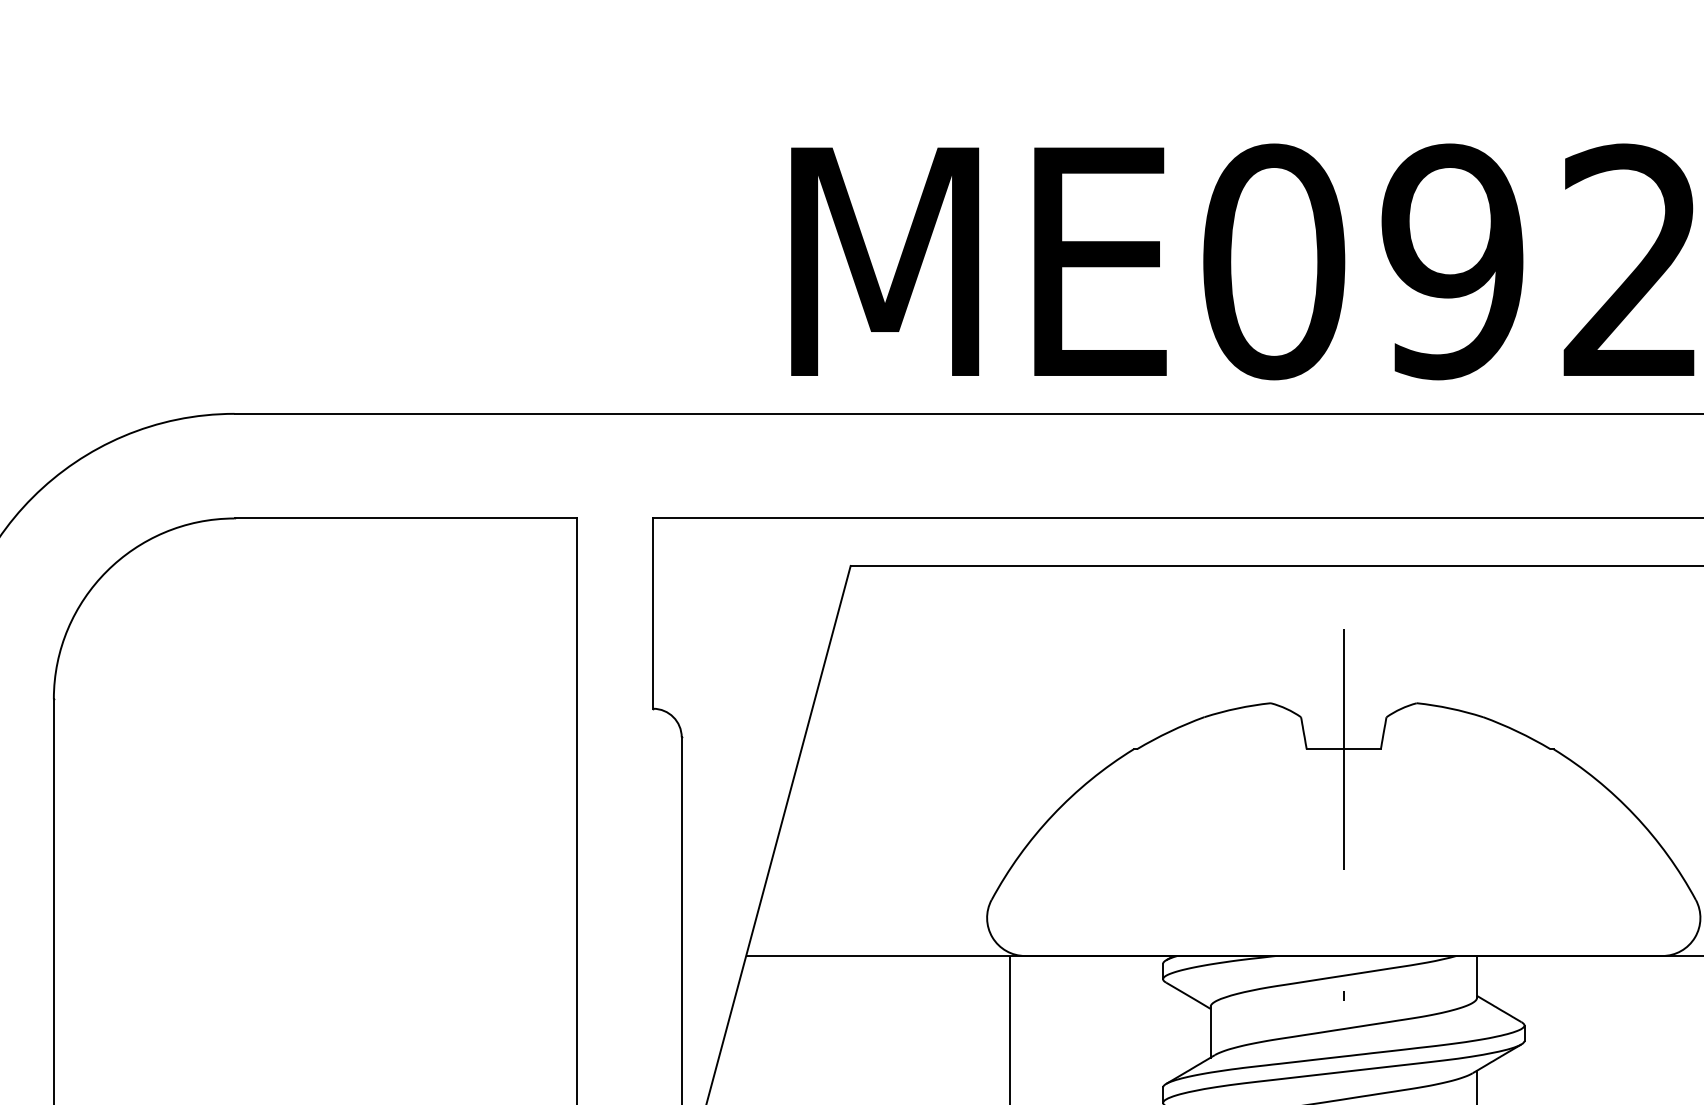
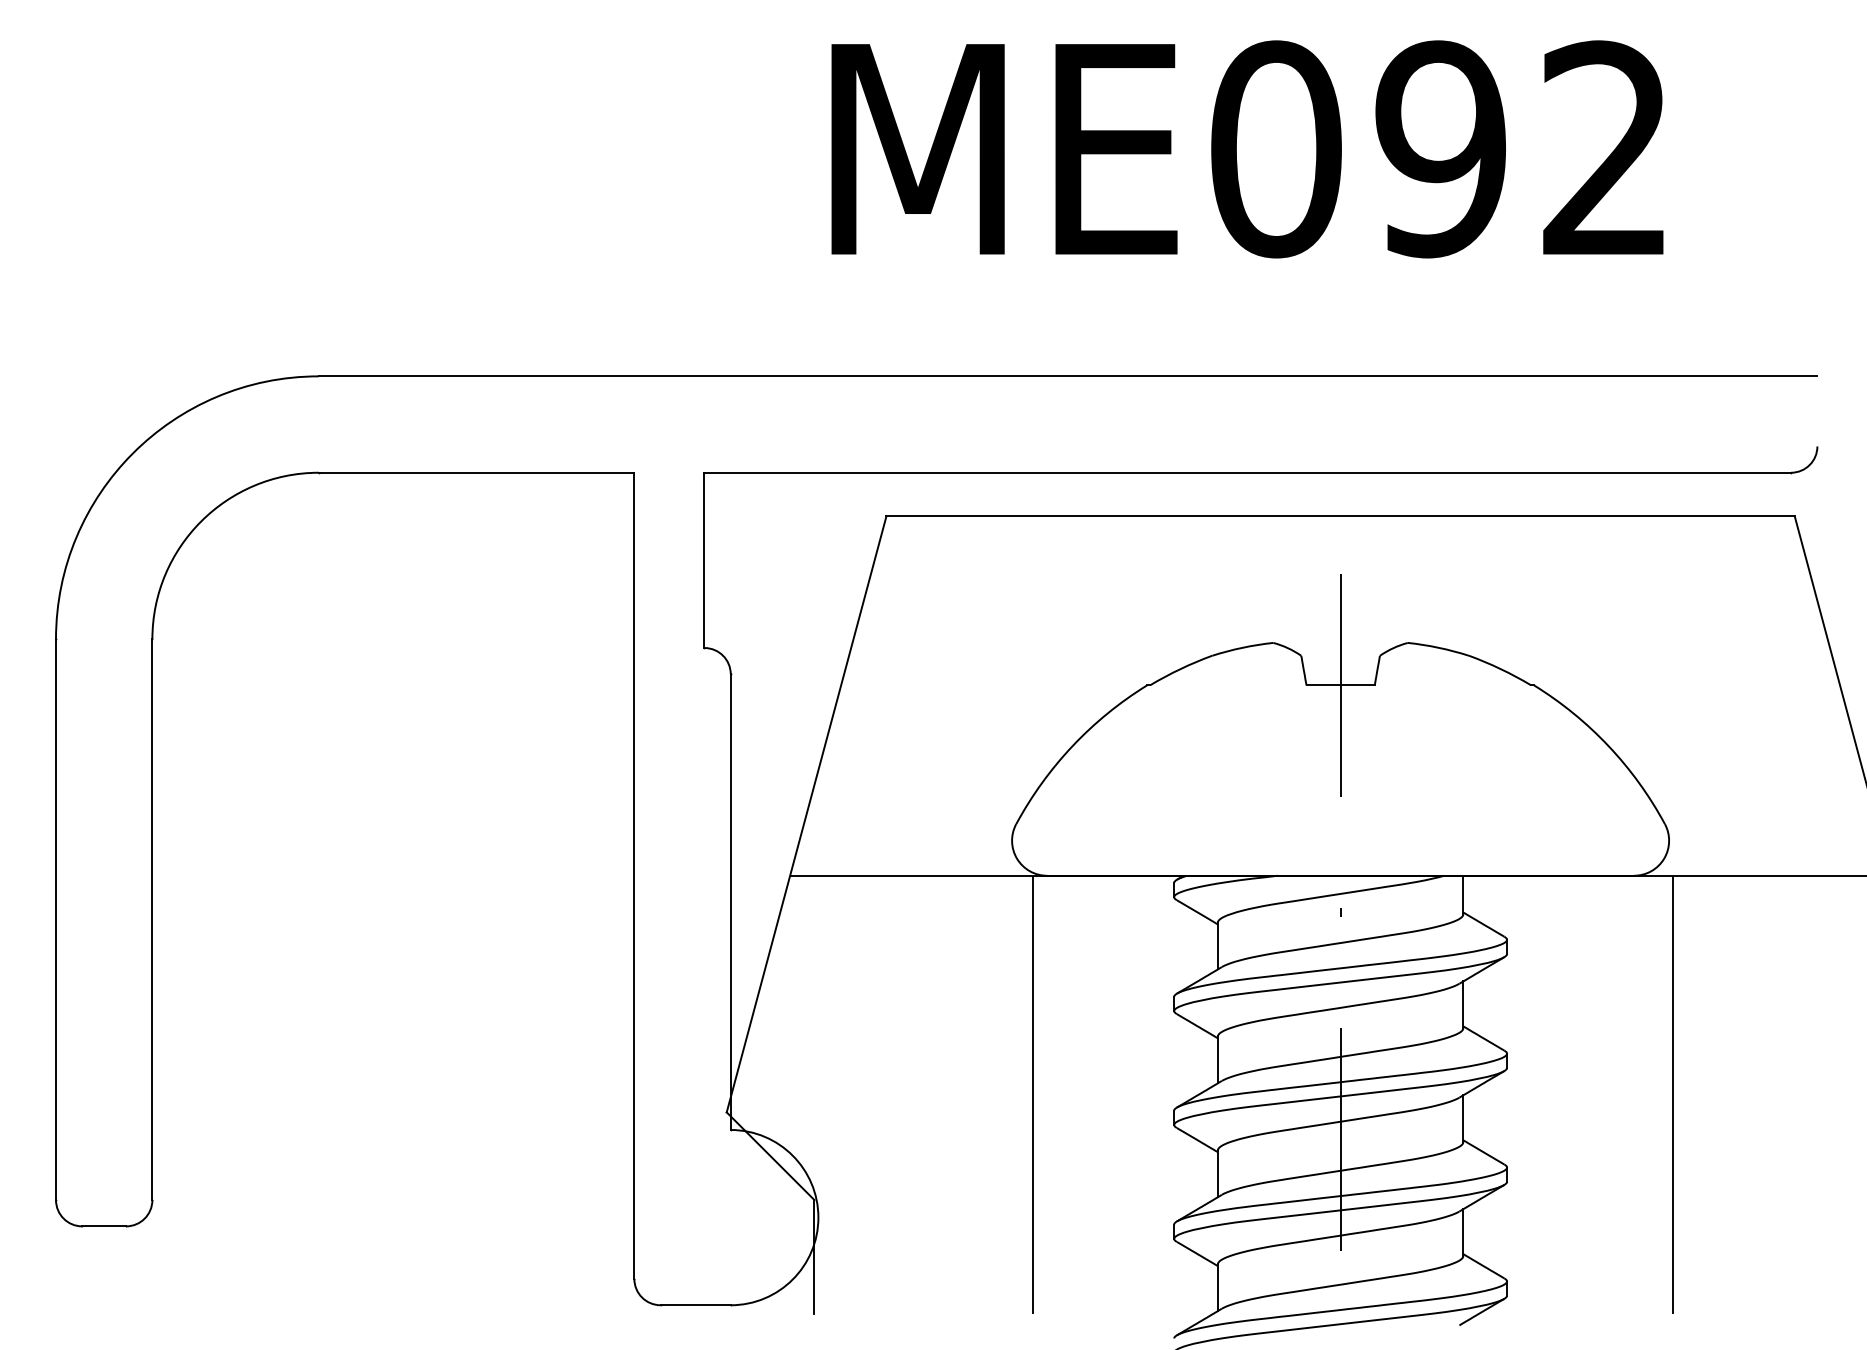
text: (1242, 262) -> (1247, 149), moved

